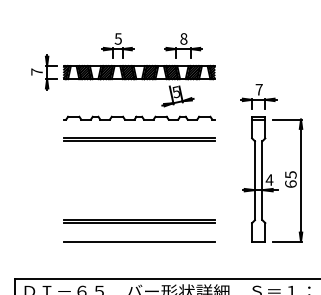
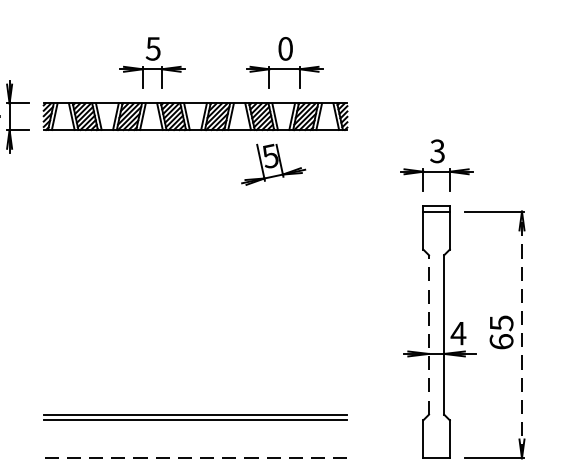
text: (183, 38) -> (284, 47), 8 -> 0
text: (258, 89) -> (436, 150), 7 -> 3
part: (139, 117) -> (196, 207), removed
line: (139, 138) -> (196, 249), removed
line: (254, 180) -> (428, 334), solid -> dashed
line: (301, 180) -> (522, 334), solid -> dashed
line: (138, 241) -> (193, 457), solid -> dashed

